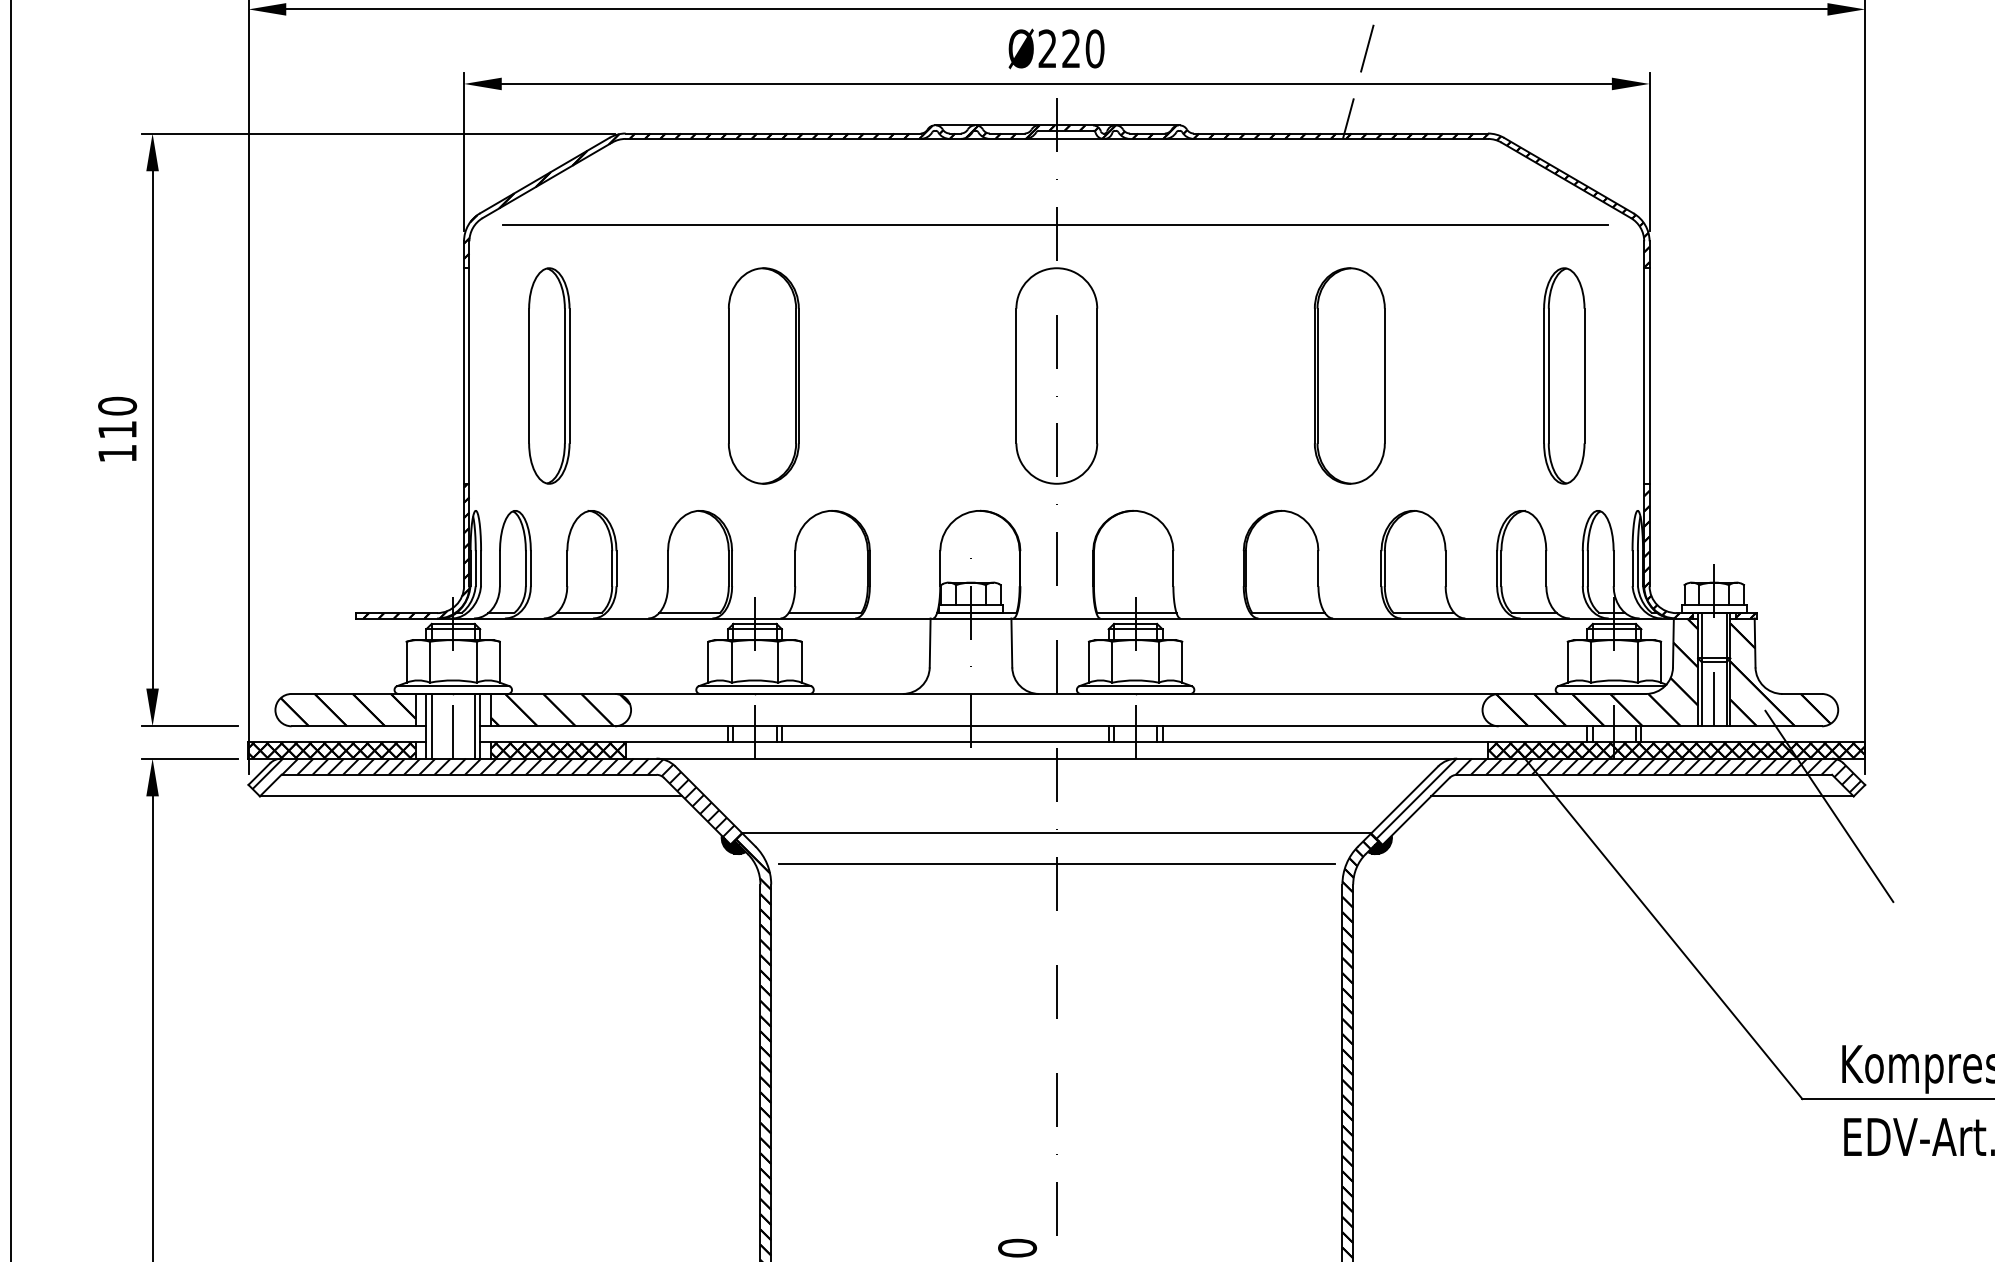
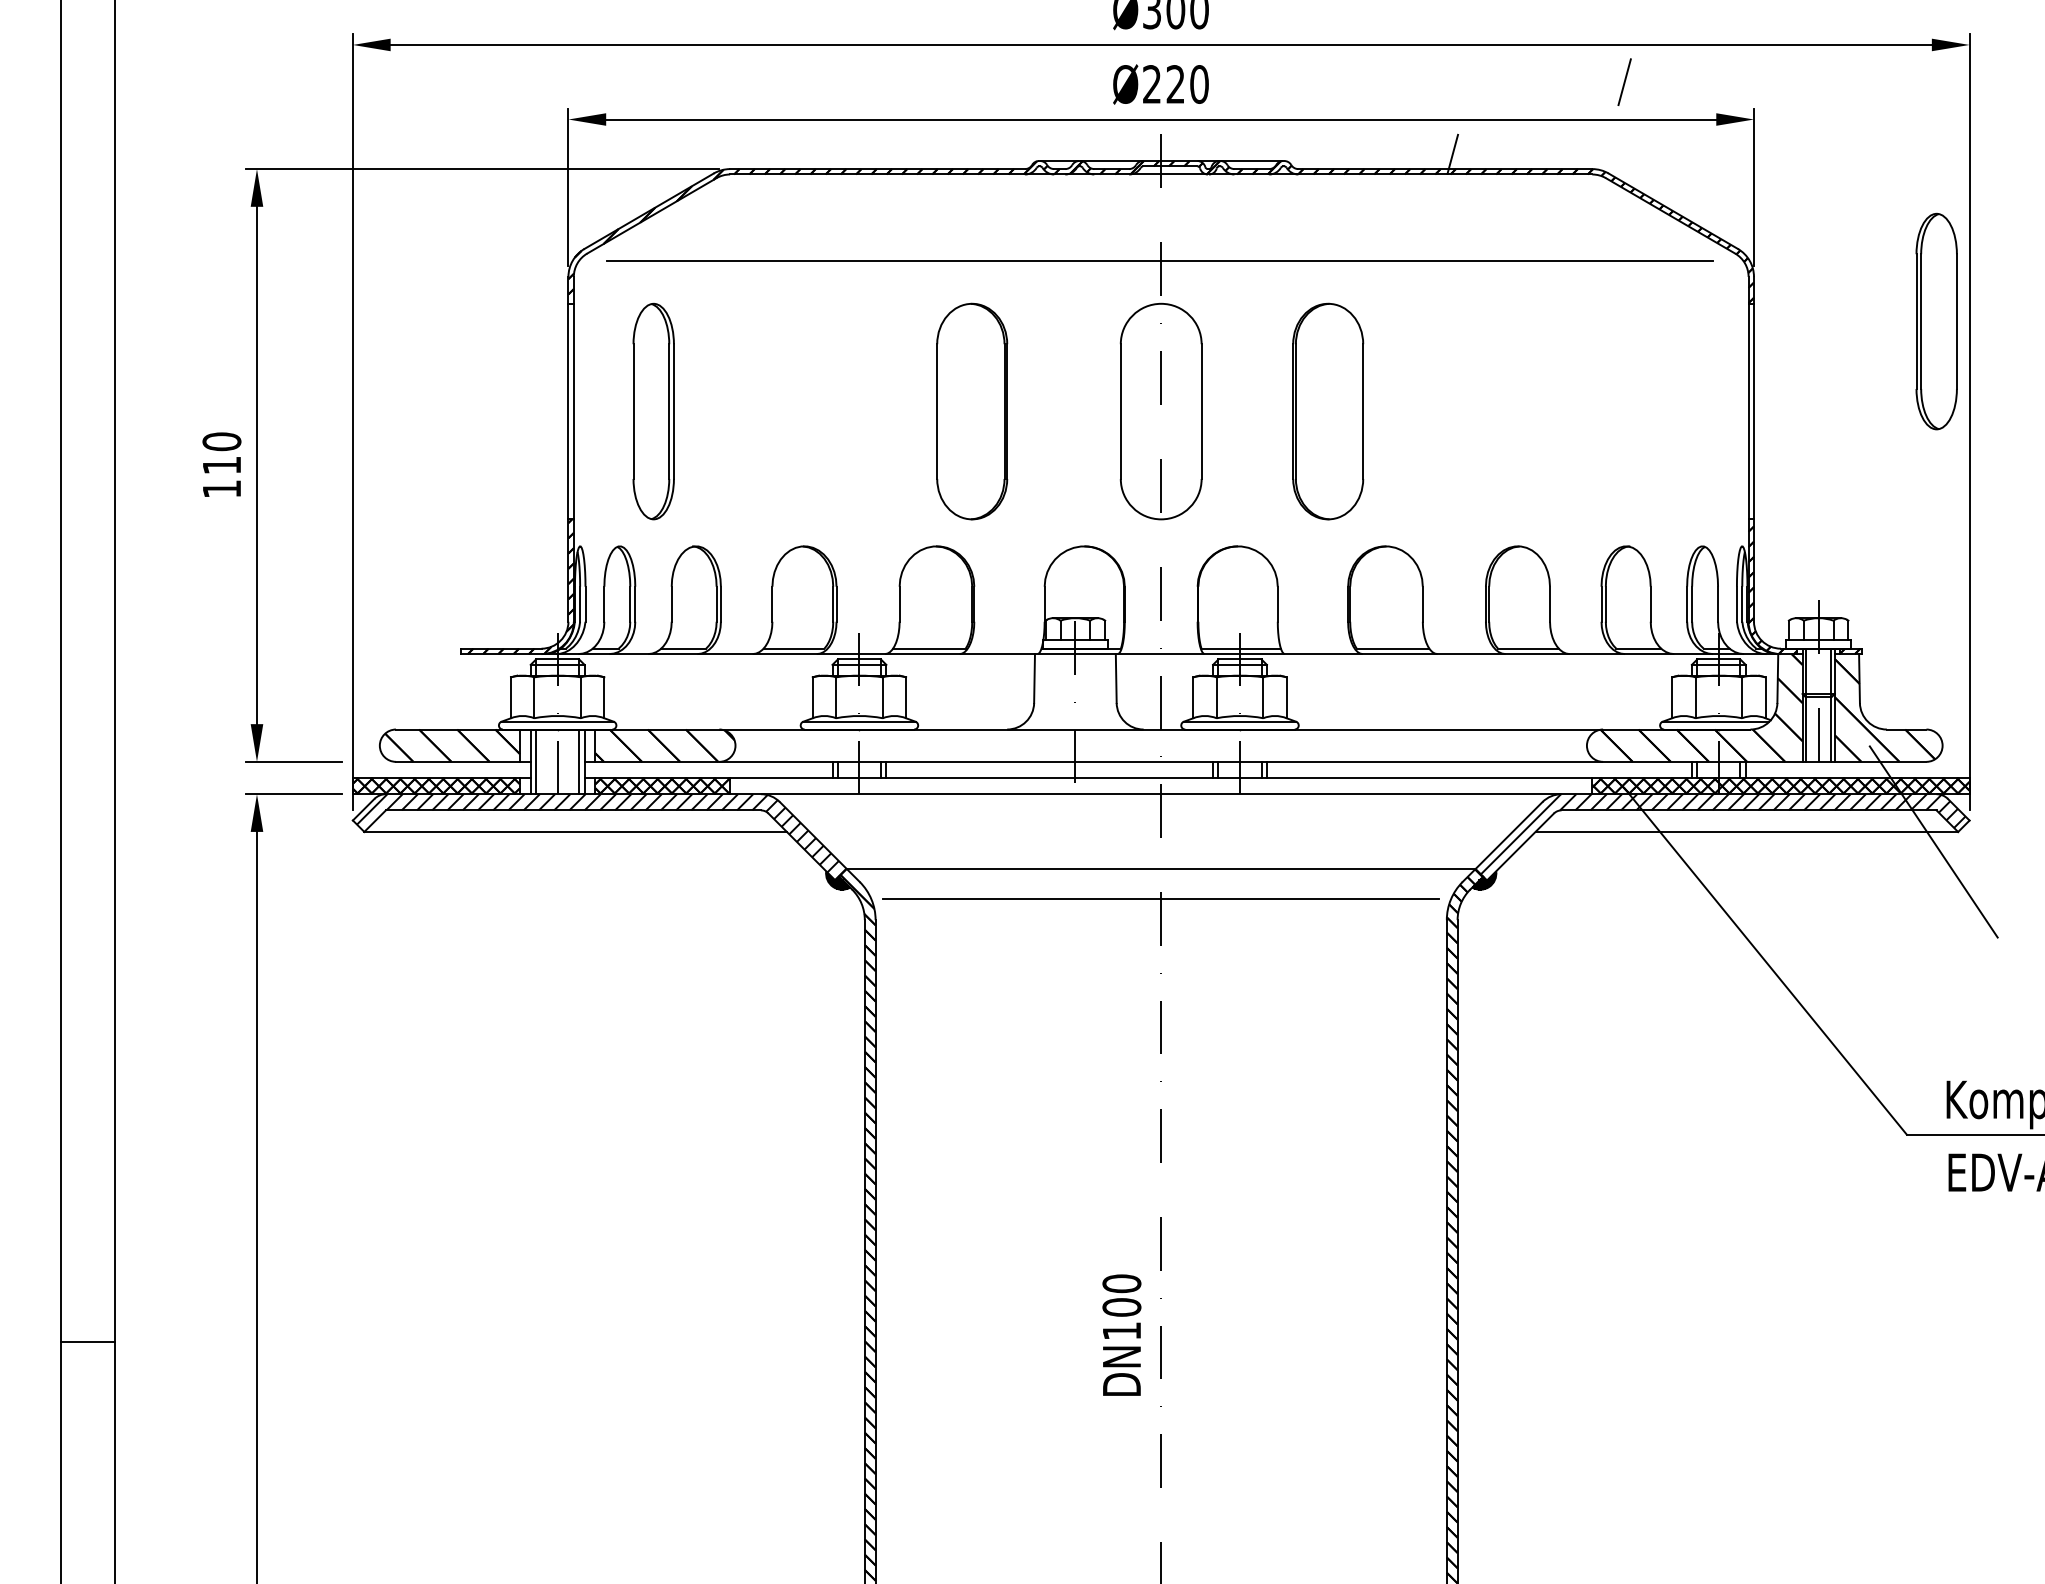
line: (1367, 47) -> (1624, 81), moved
part: (764, 375) -> (972, 411), moved
part: (1350, 375) -> (1328, 411), moved
part: (1564, 375) -> (1936, 321), moved

